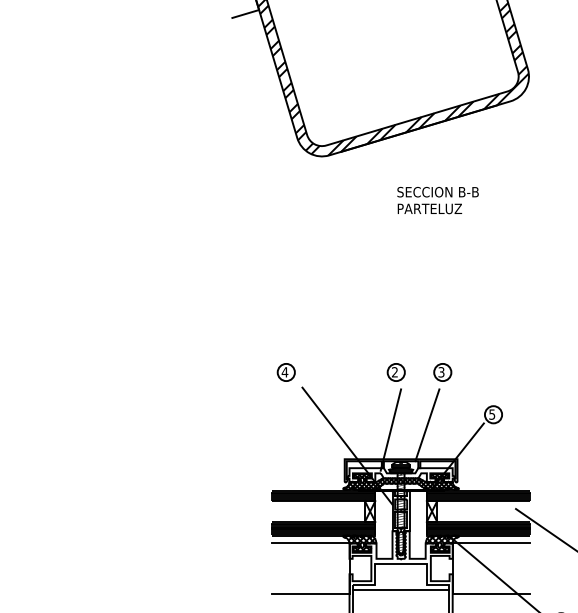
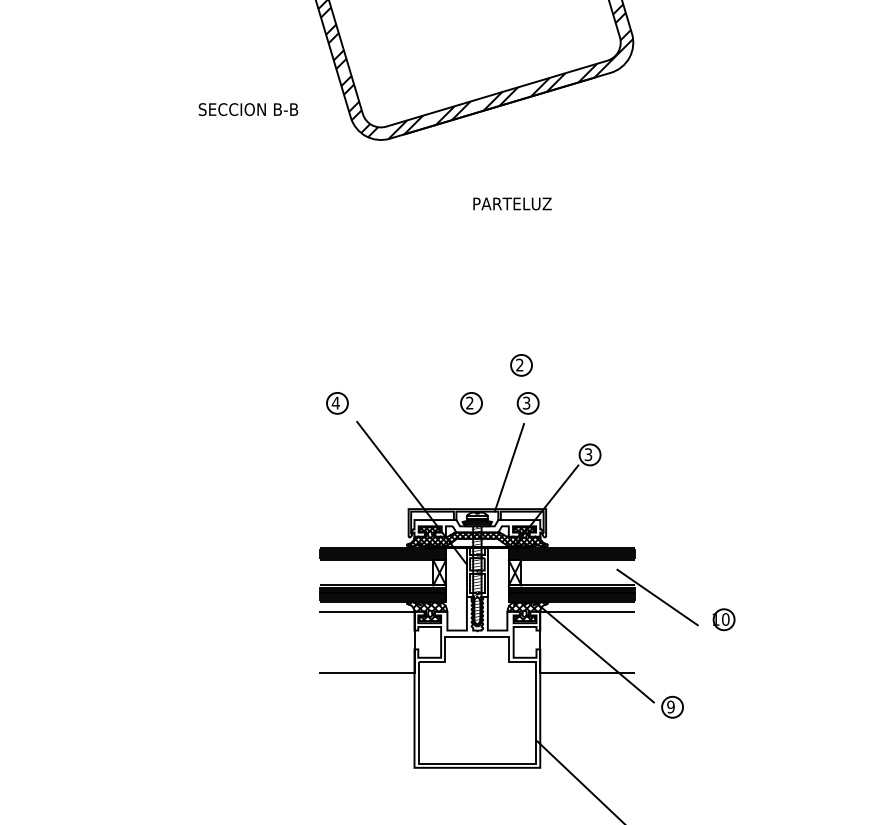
text: (438, 192) -> (248, 109), moved
part: (437, 341) -> (521, 365), added
text: (492, 414) -> (588, 454), 5 -> 3
line: (390, 430) -> (464, 473), removed
line: (401, 589) -> (477, 668), removed

